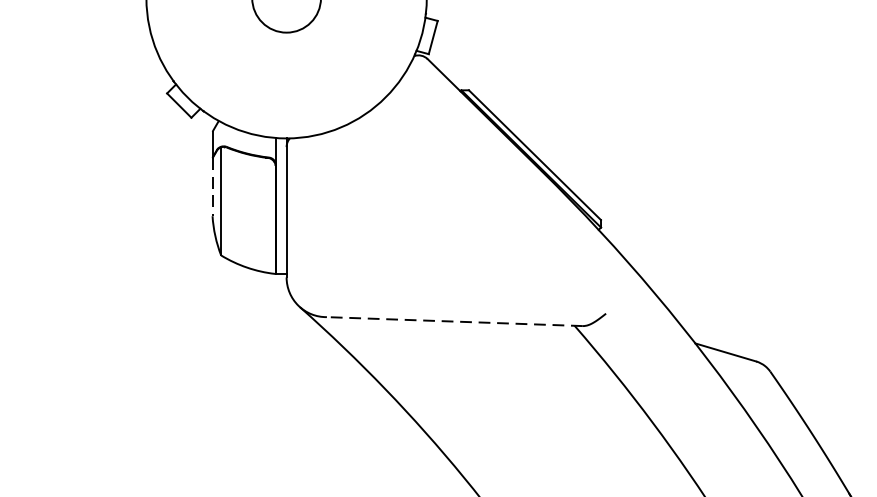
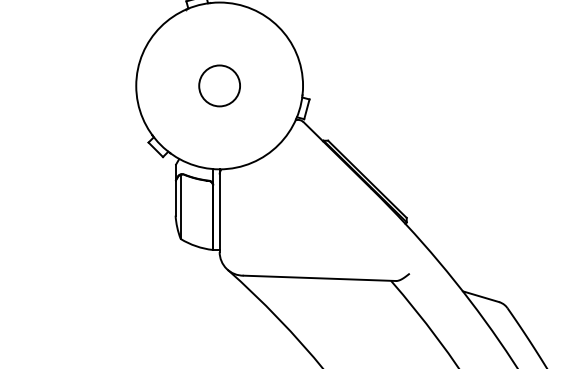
line: (212, 187) -> (175, 198), dashed -> solid
line: (454, 321) -> (319, 278), dashed -> solid

